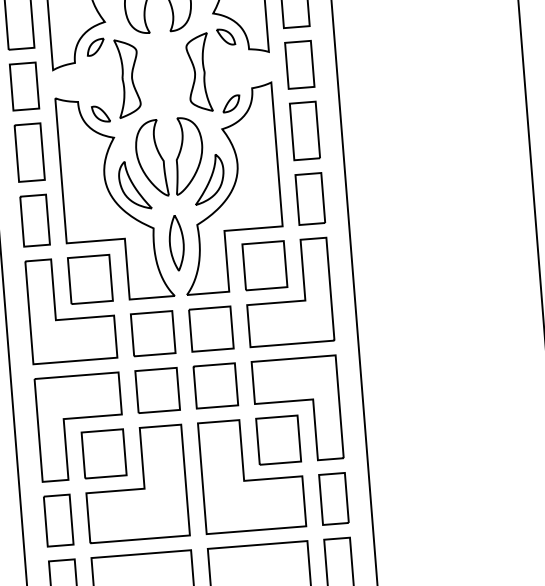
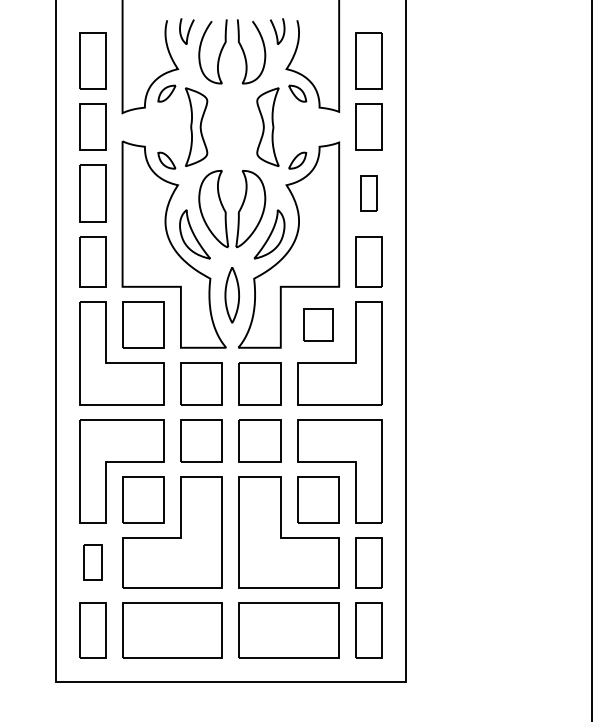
part: (304, 131) -> (368, 193), size x0.6
part: (265, 265) -> (318, 324), size x0.7
part: (58, 520) -> (92, 562), size x0.7

